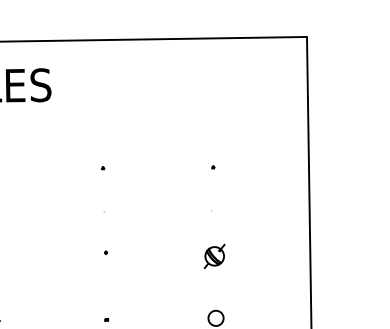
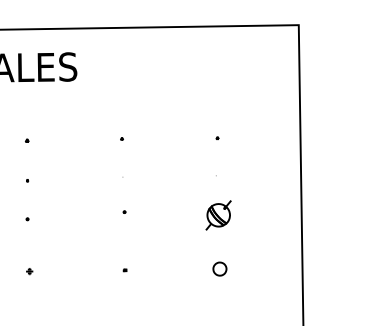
part: (214, 256) -> (218, 215), size x1.4

